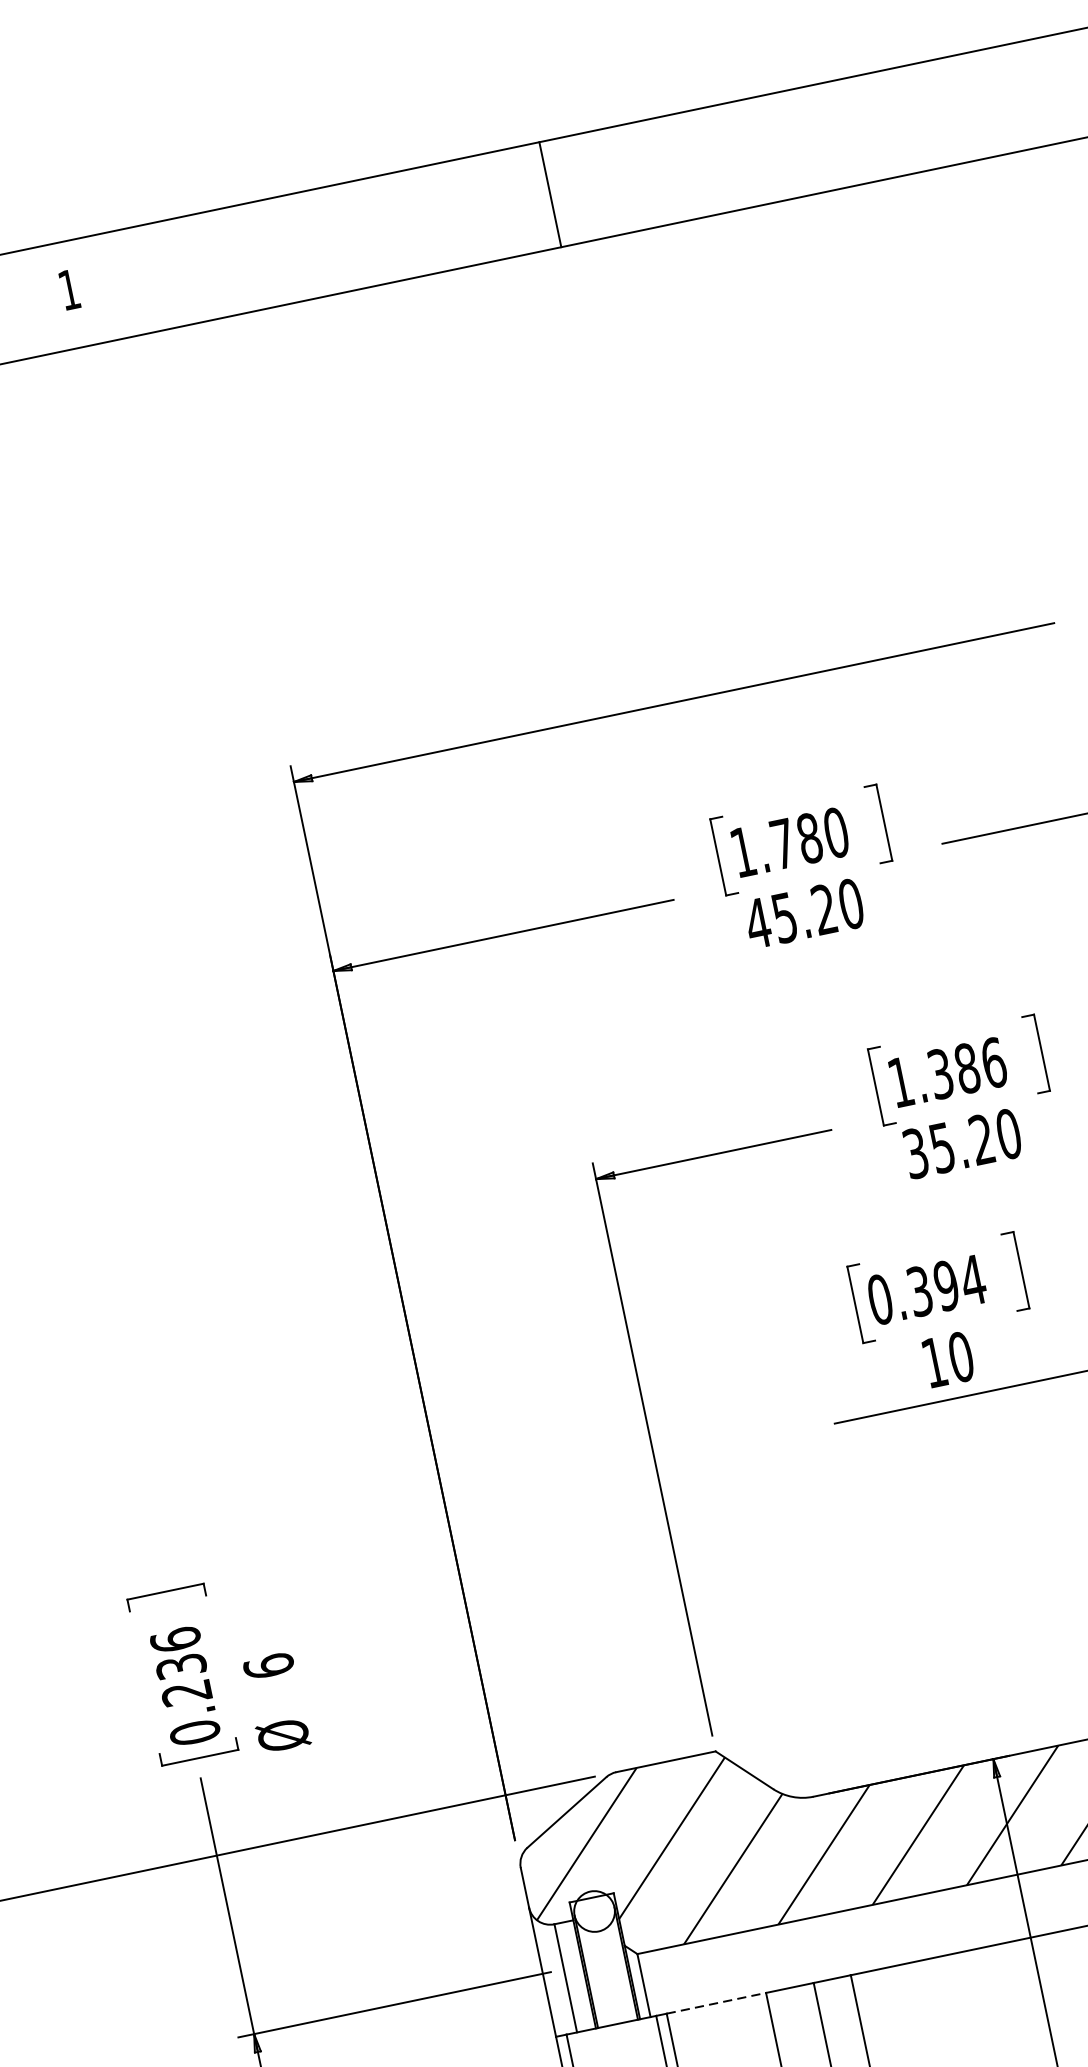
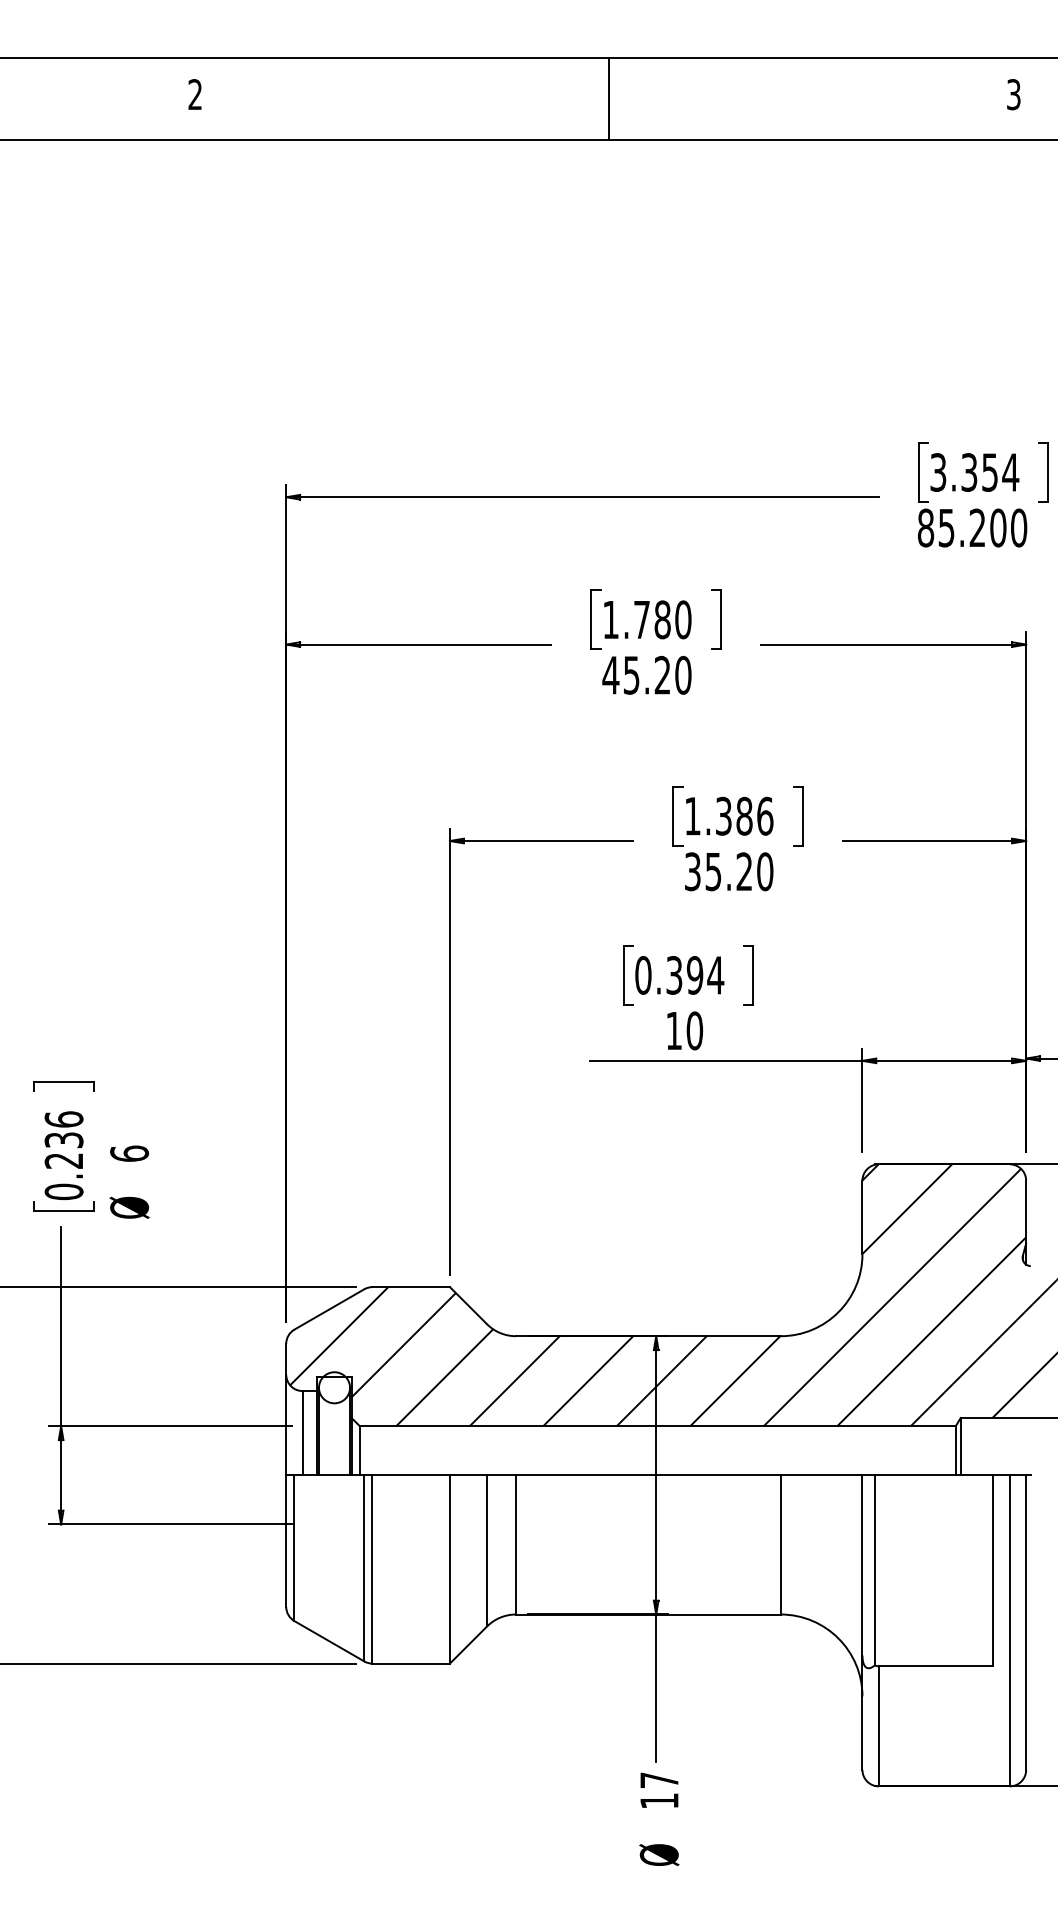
line: (550, 194) -> (609, 98), moved
text: (68, 289) -> (194, 94), 1 -> 2
line: (716, 2003) -> (411, 1475), dashed -> solid

